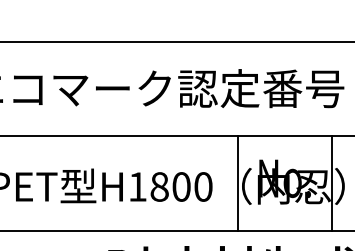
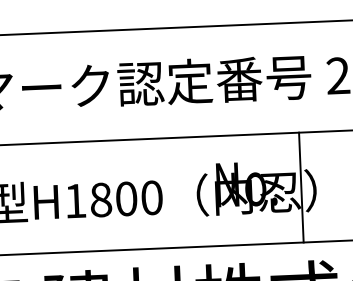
line: (237, 183) -> (191, 192), removed

